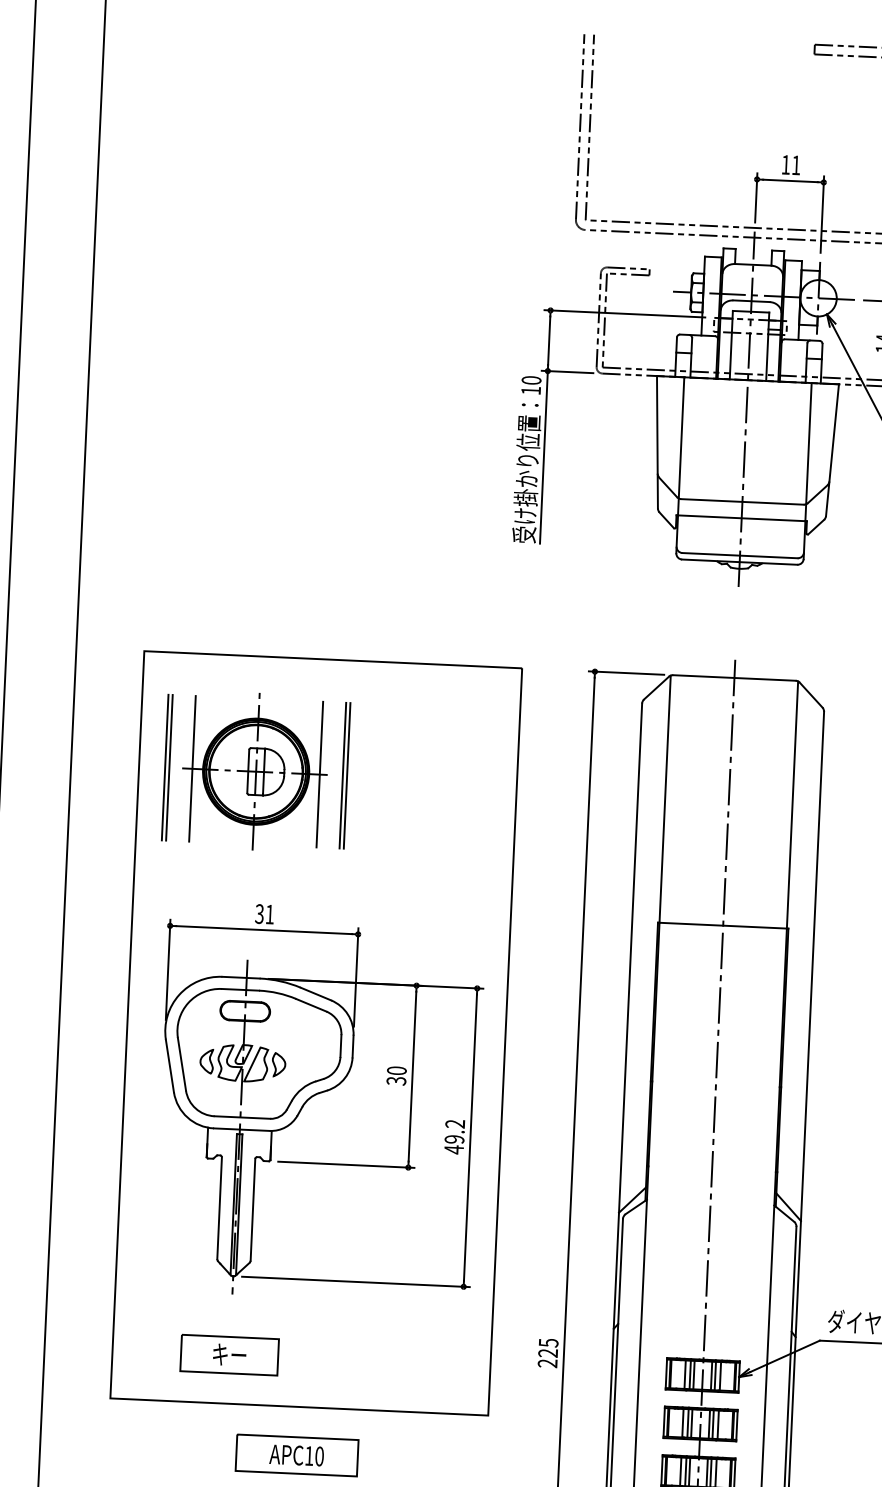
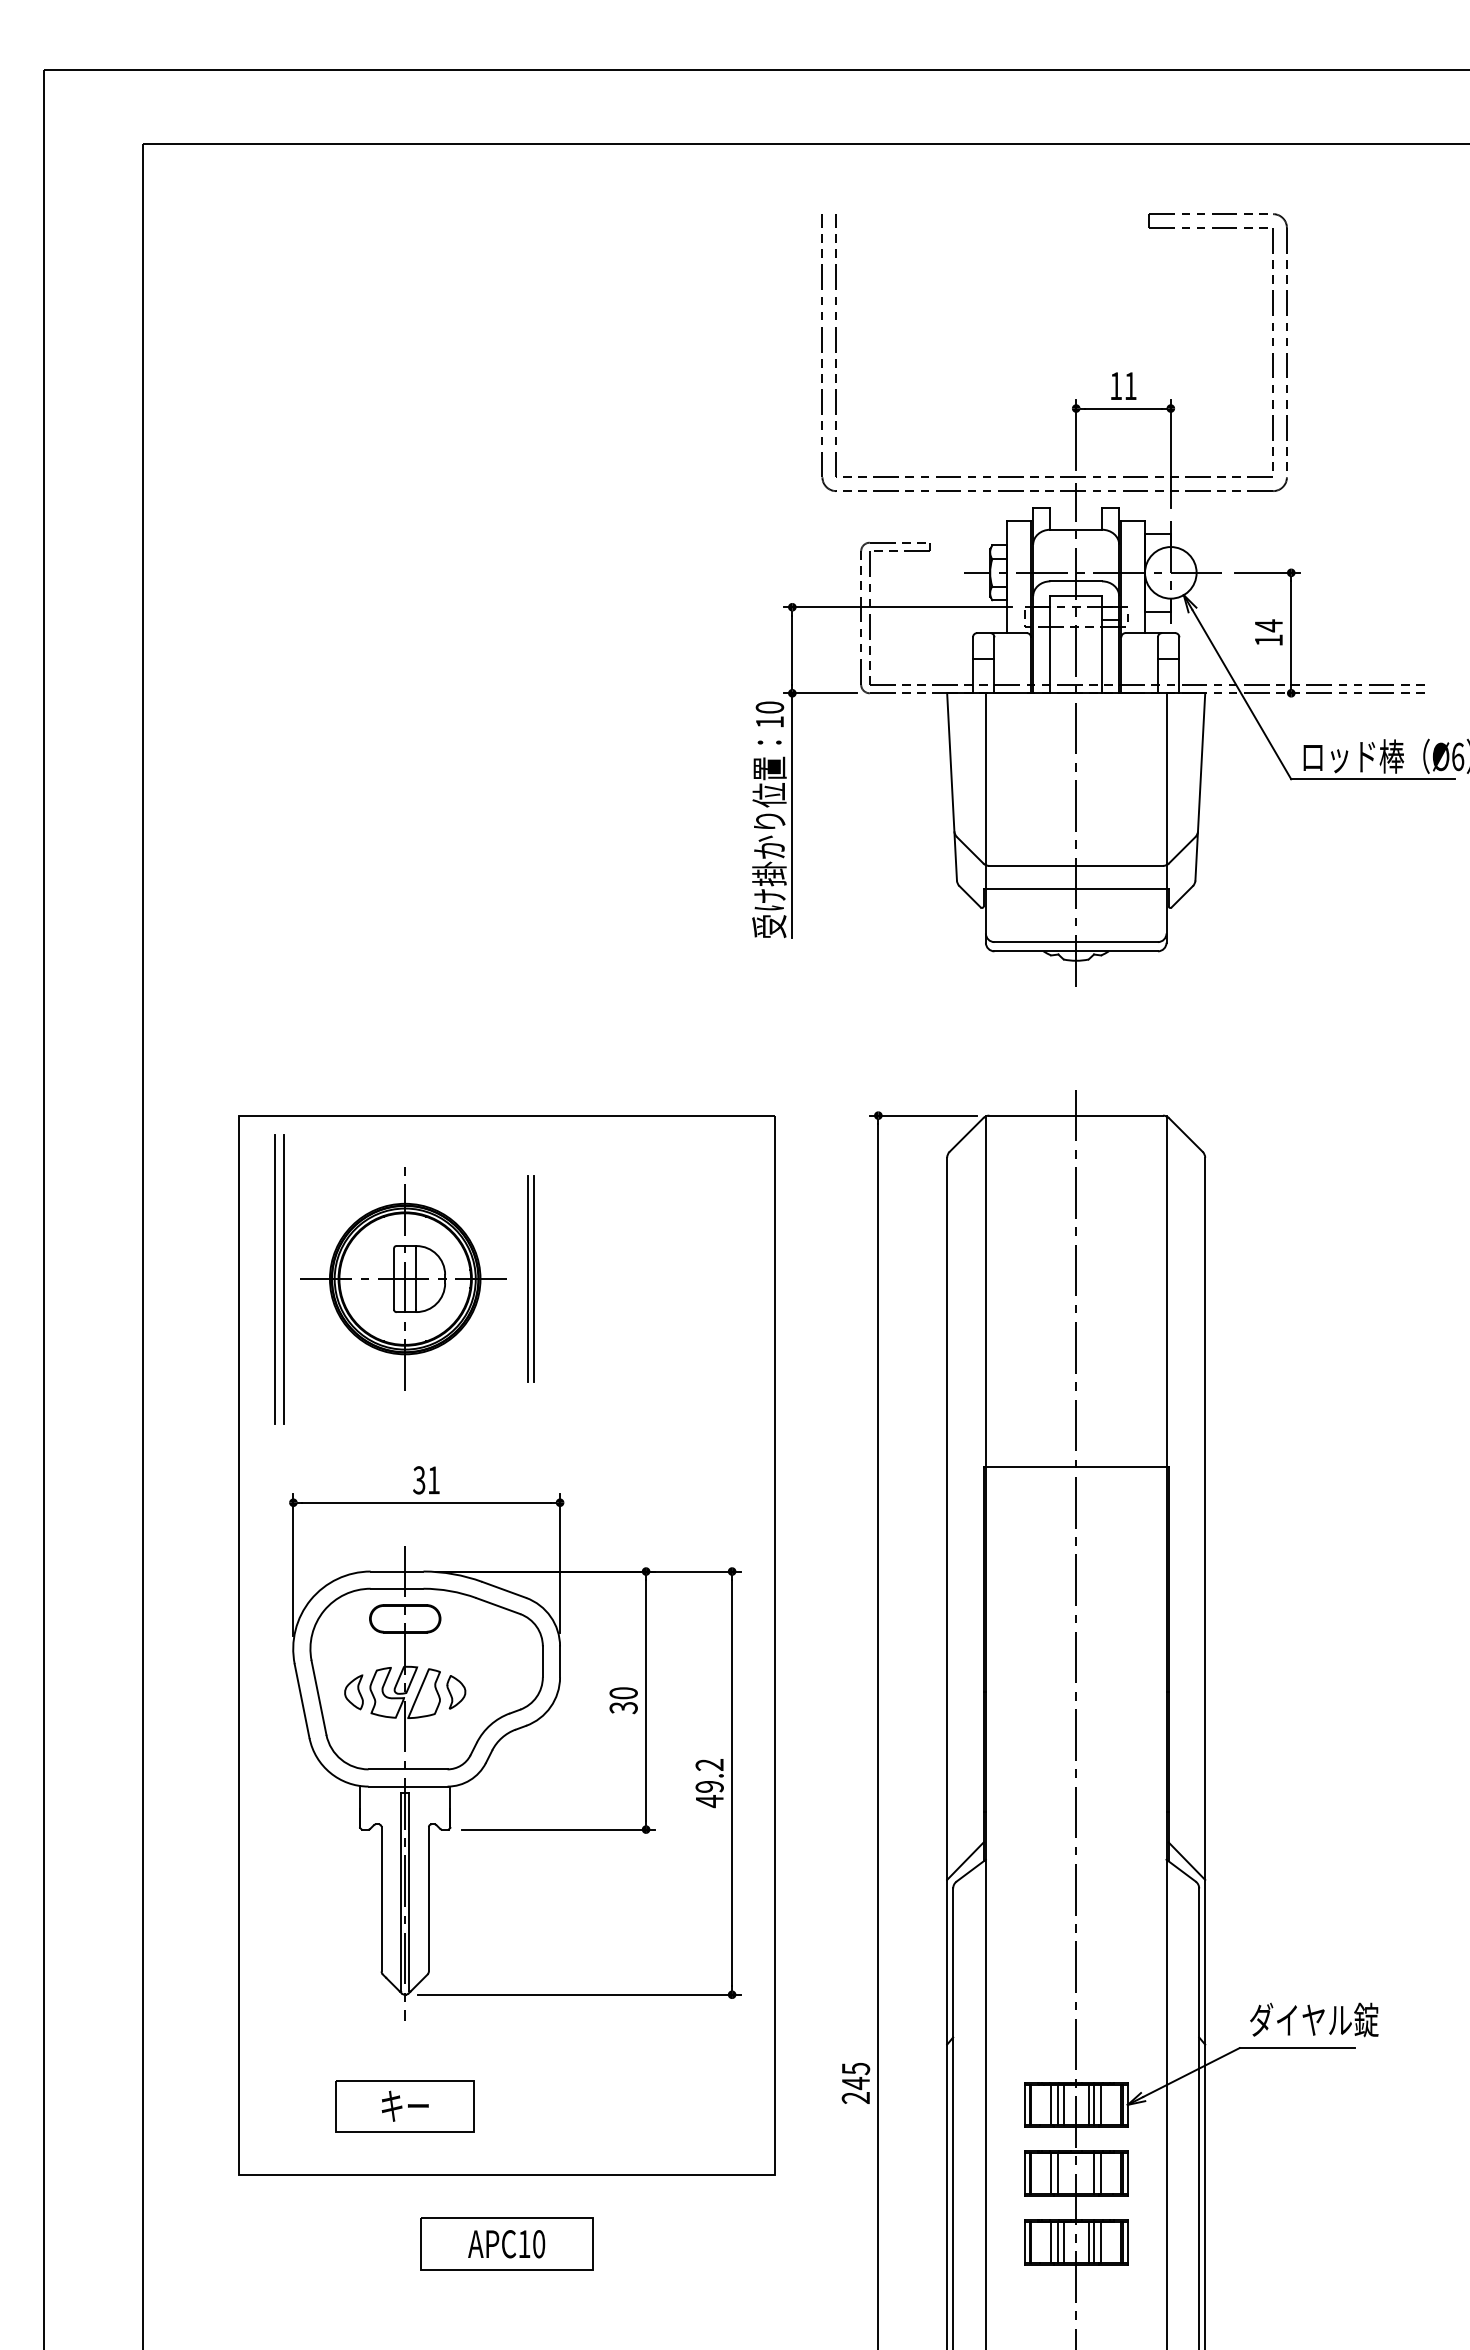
part: (166, 767) -> (278, 1278), size x1.4
line: (192, 768) -> (314, 1278), removed
line: (319, 774) -> (495, 1278), removed
text: (547, 1353) -> (855, 2083), 225 -> 245
line: (691, 1423) -> (1063, 2173), removed
line: (709, 1424) -> (1088, 2173), removed

